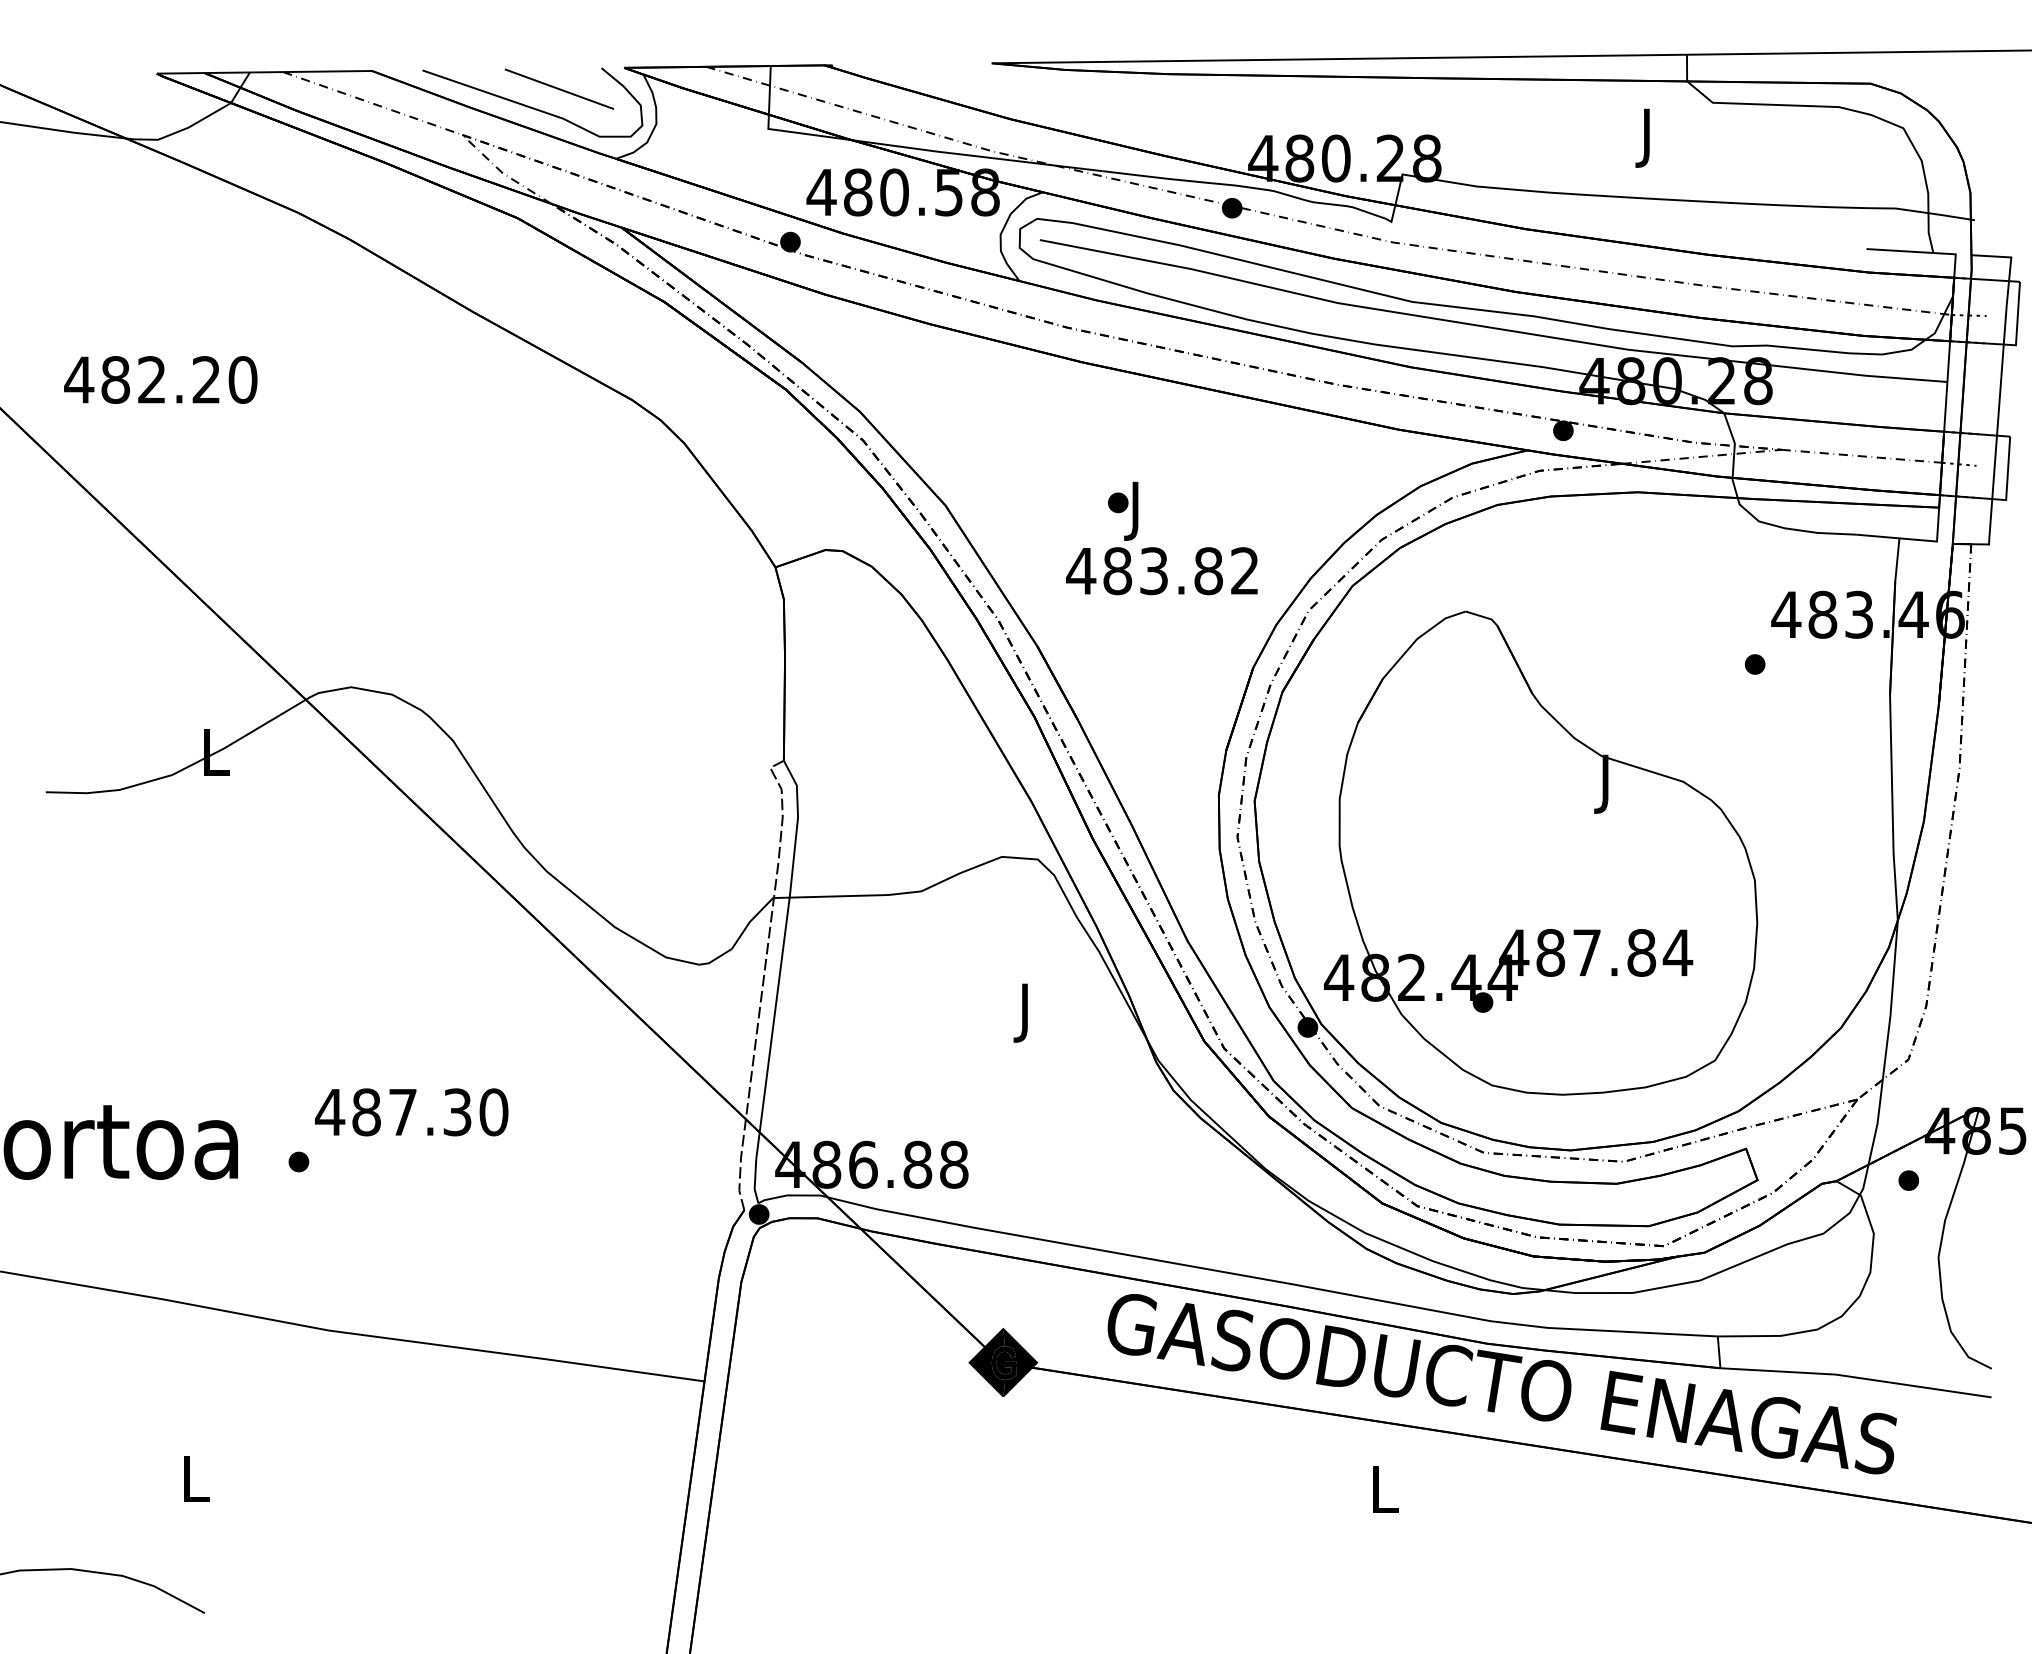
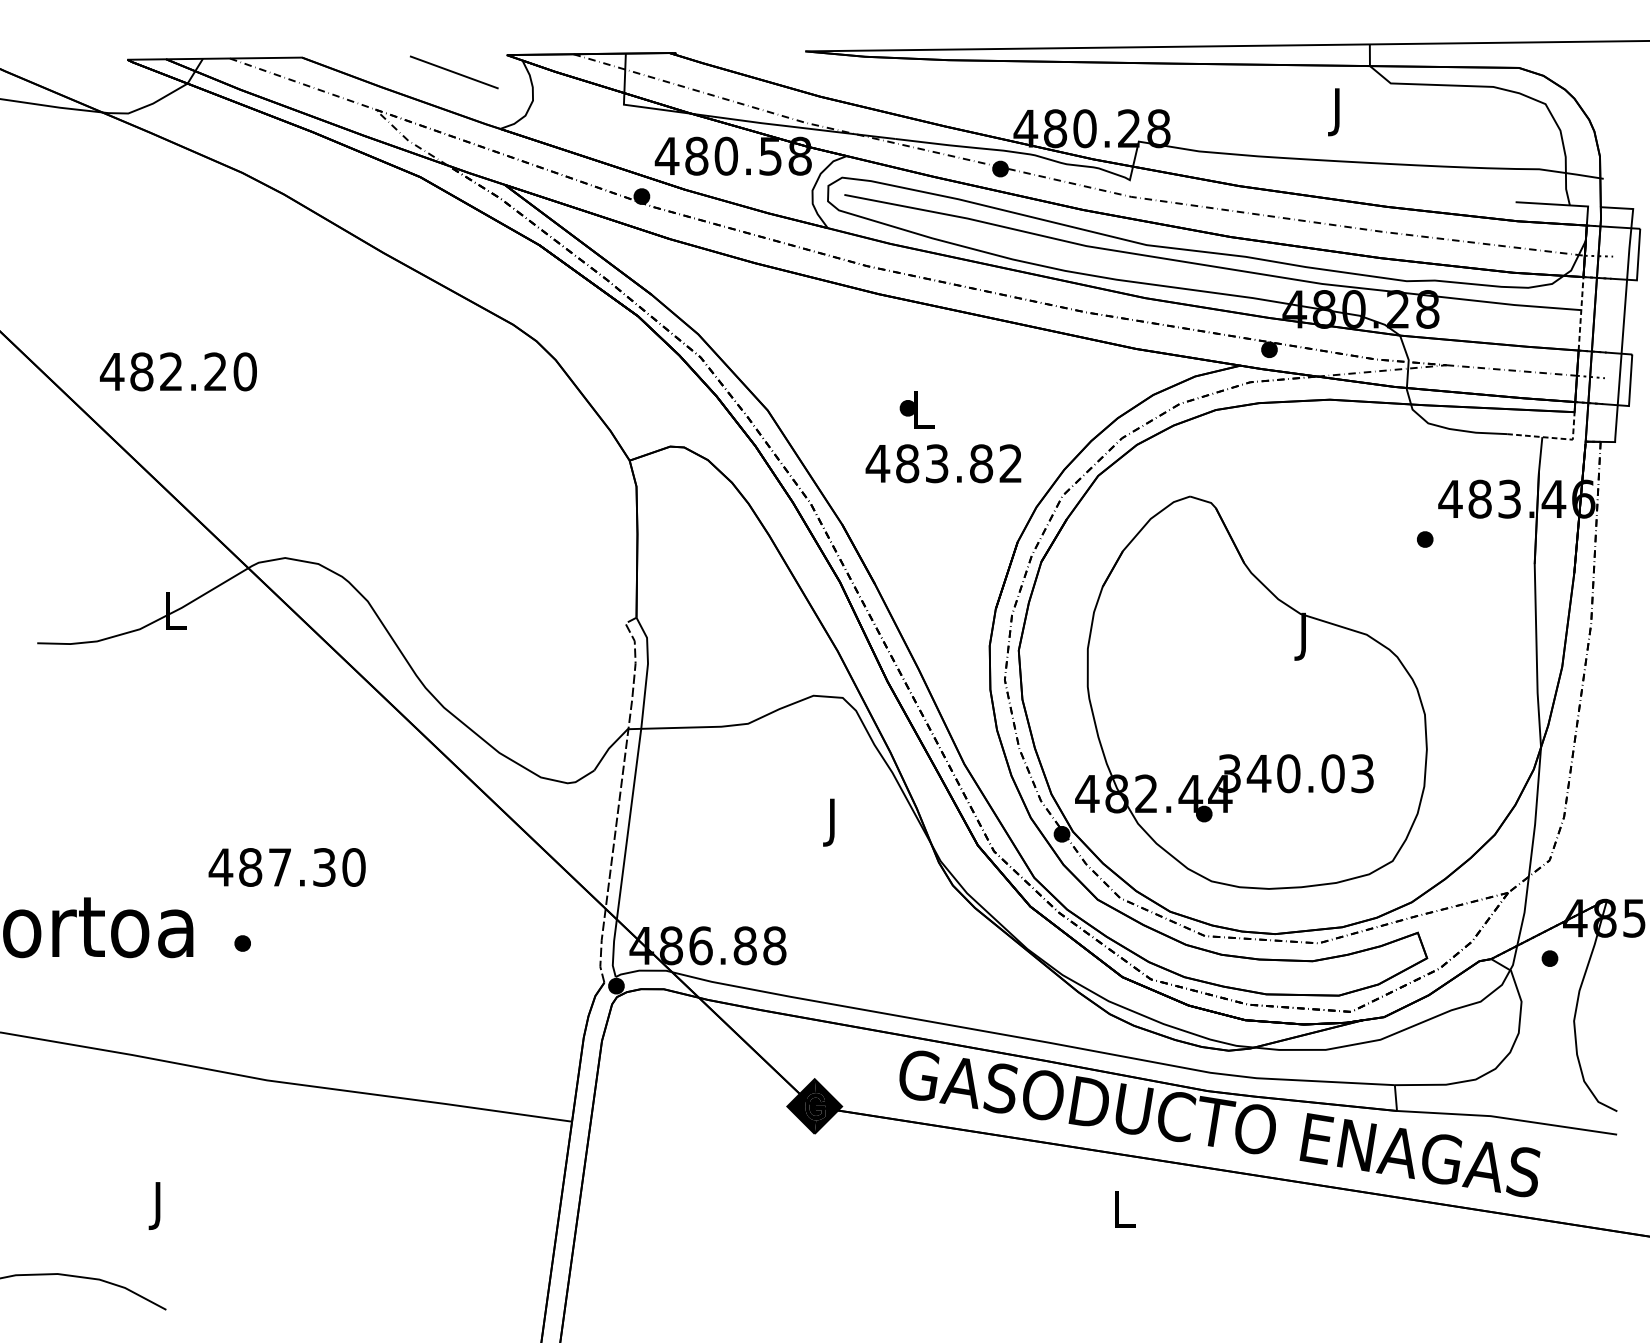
curve: (531, 106) -> (431, 86), removed
text: (160, 379) -> (178, 371), moved
line: (1947, 386) -> (1581, 313), solid -> dashed
text: (1137, 510) -> (923, 414), J -> L
line: (1914, 539) -> (1554, 438), solid -> dashed
text: (1596, 952) -> (1296, 773), 487.84 -> 340.03
text: (411, 1112) -> (287, 867), moved
text: (196, 1484) -> (159, 1205), L -> J

